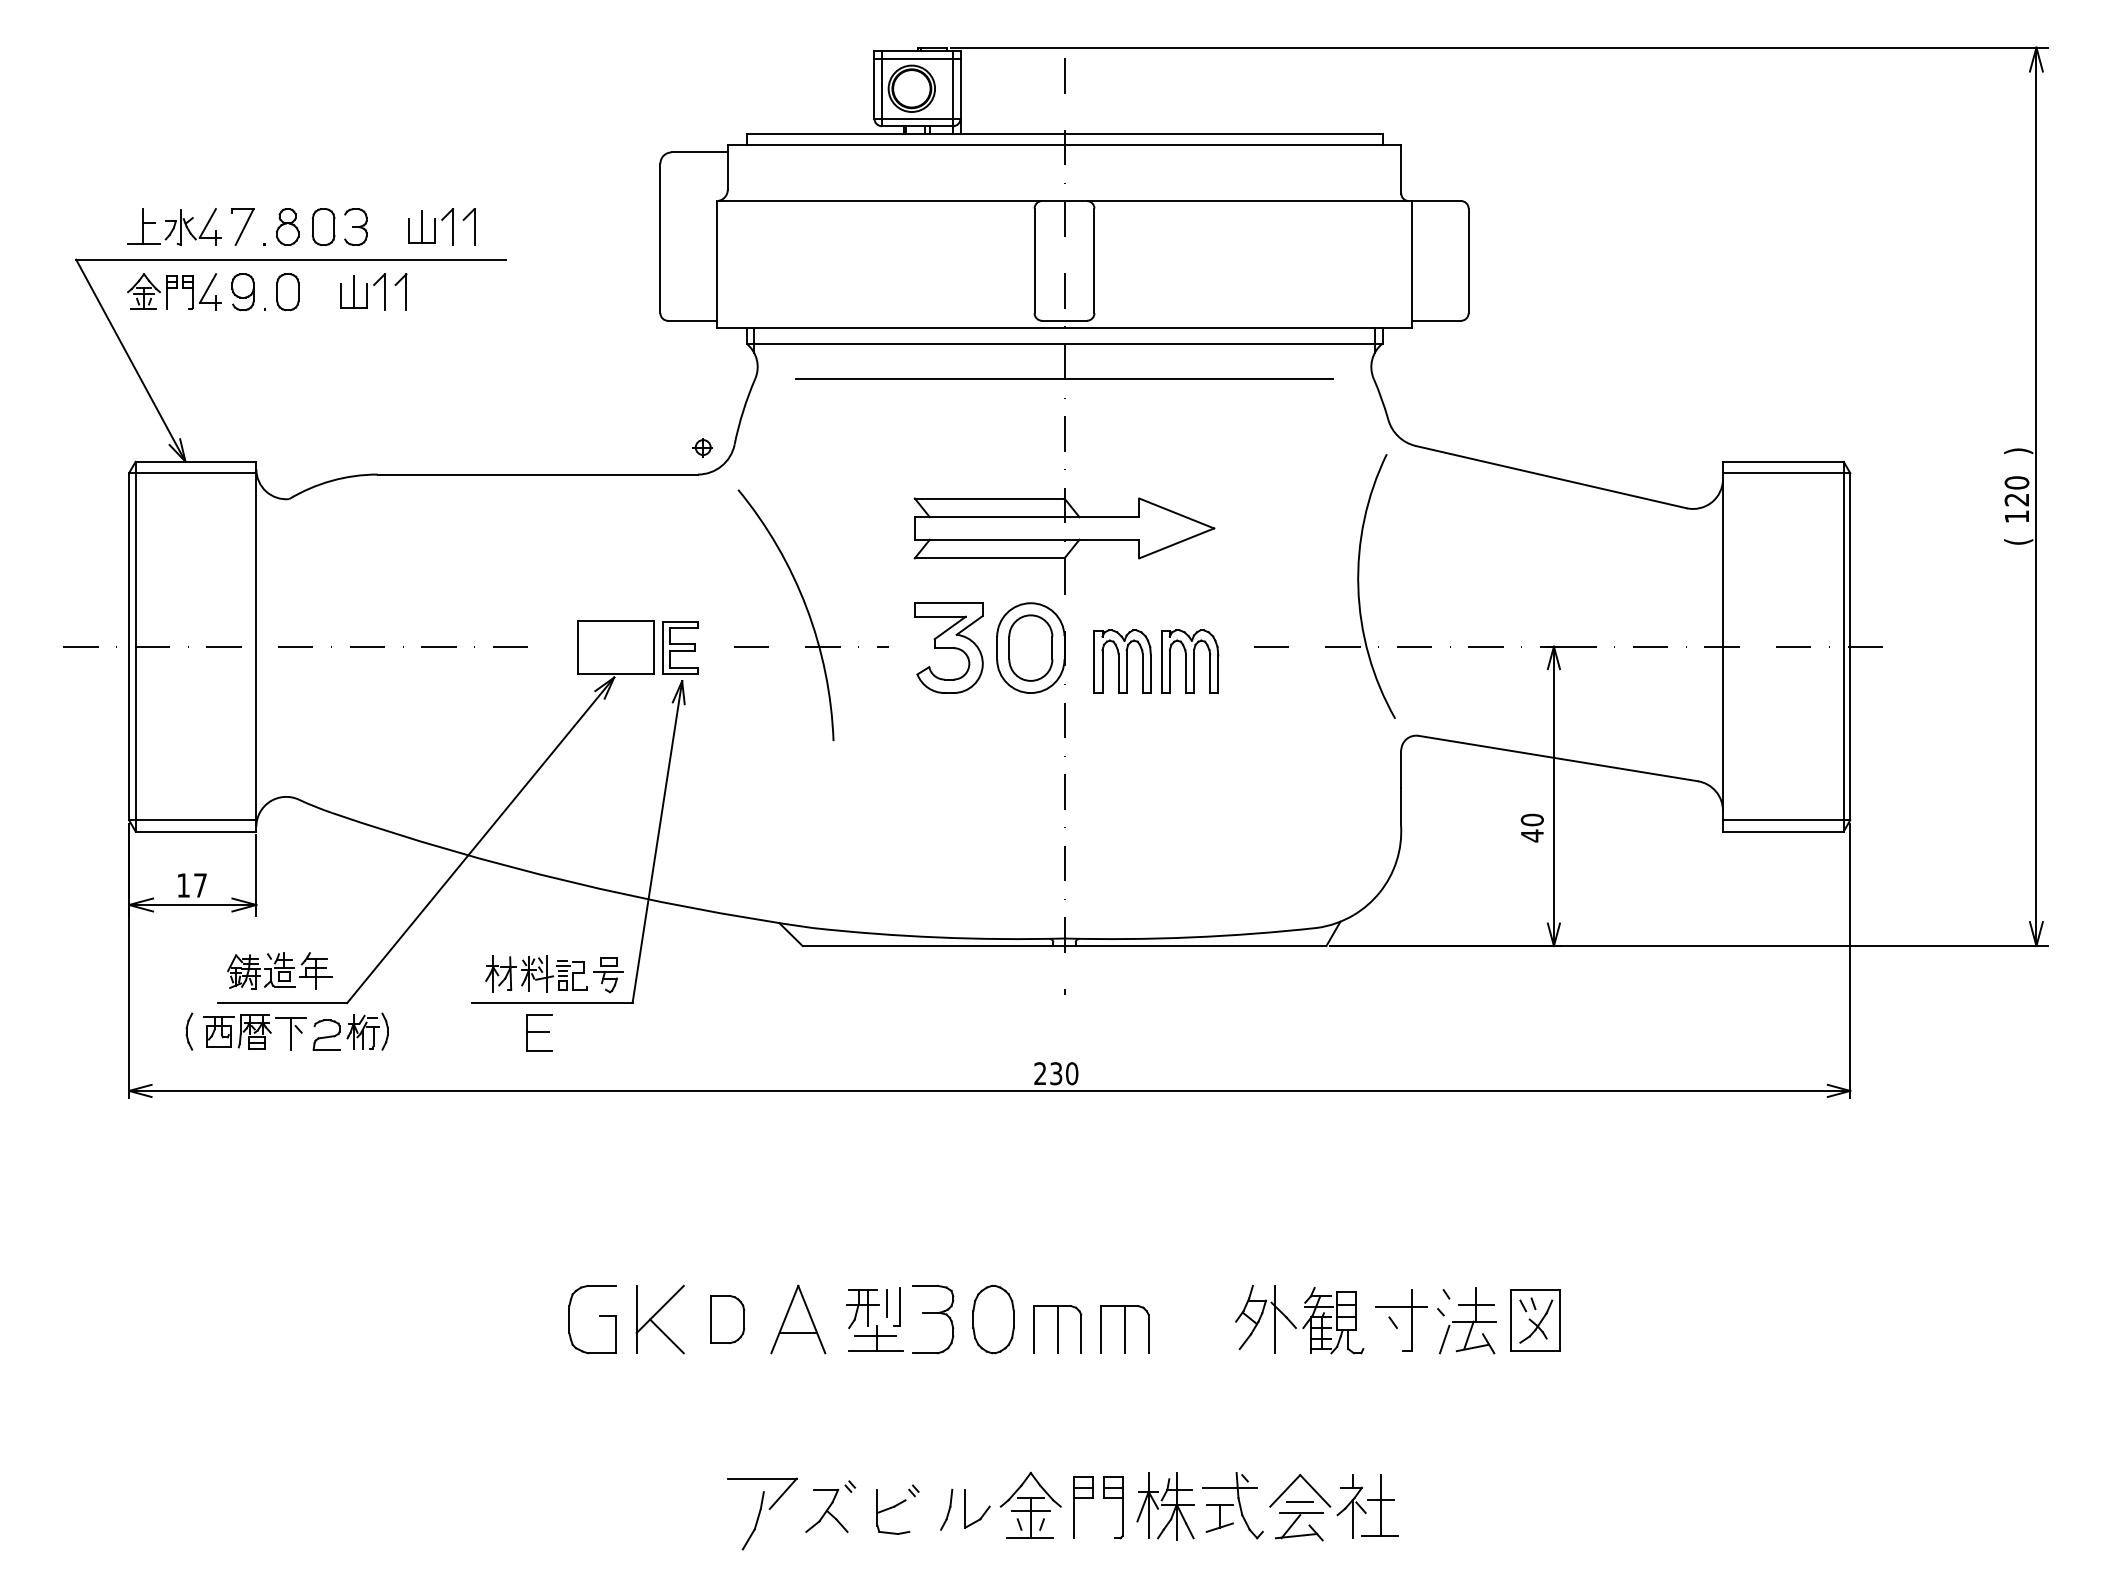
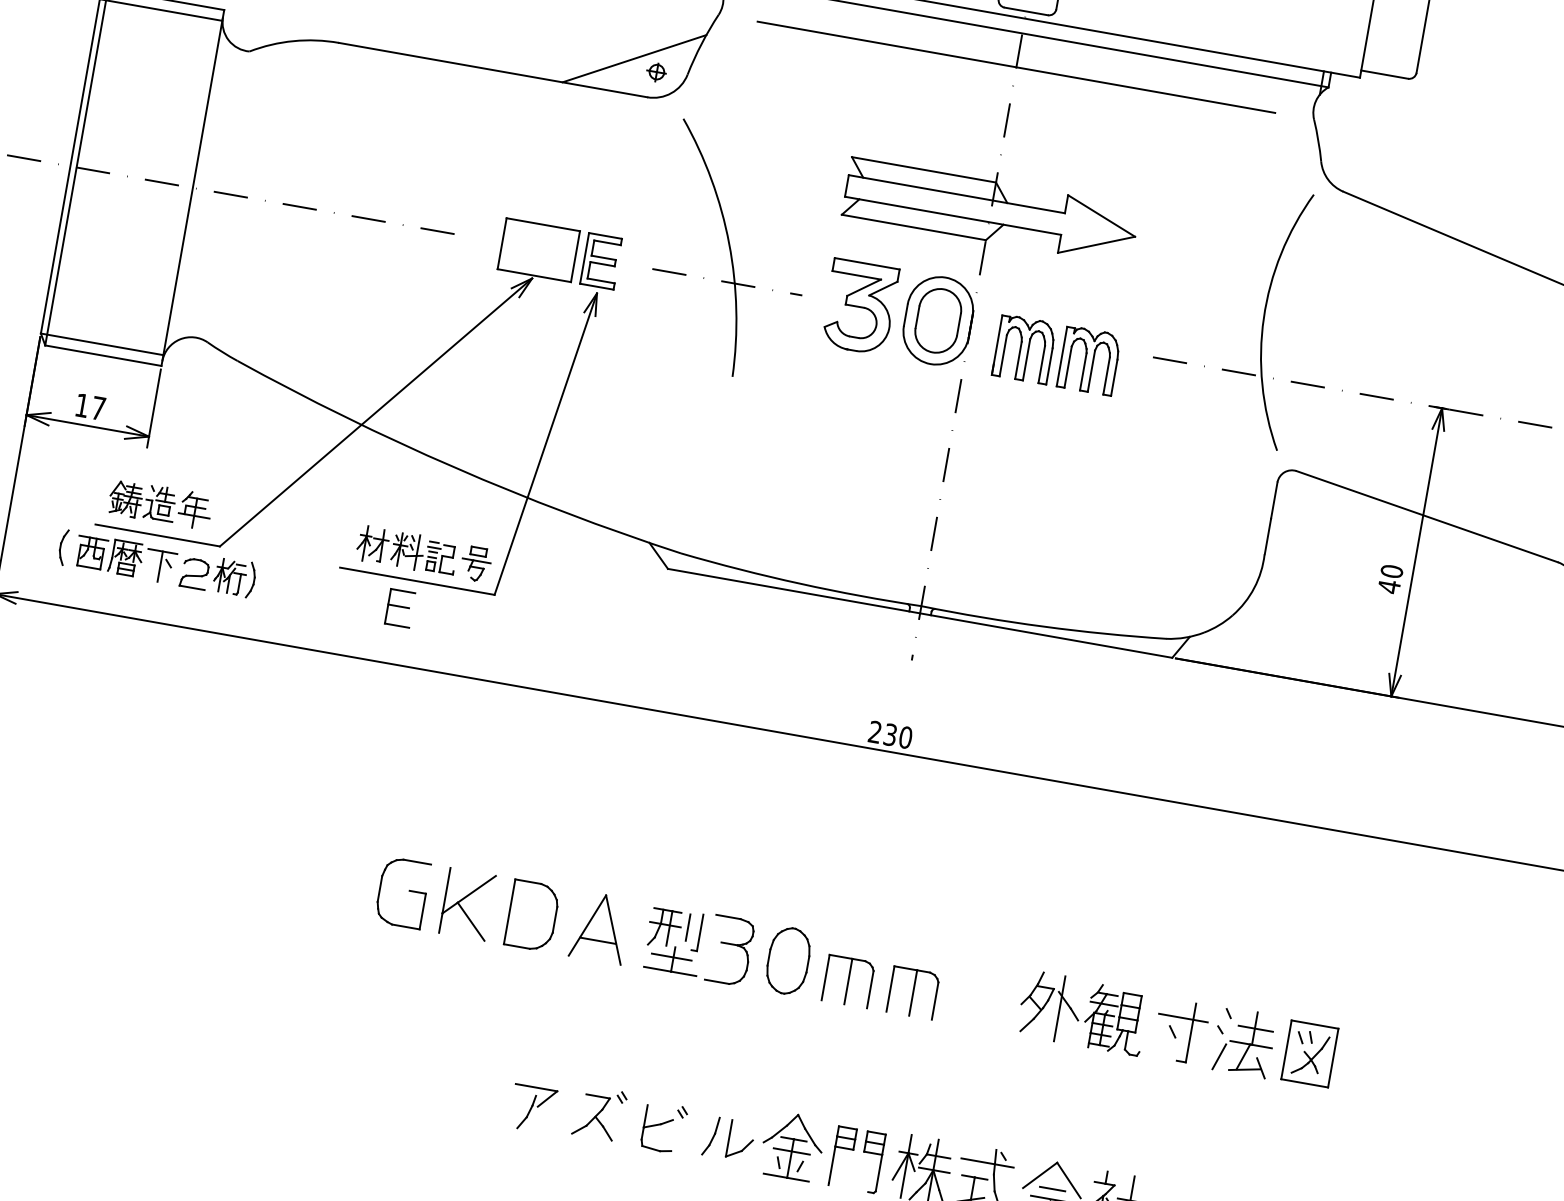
line: (678, 437) -> (634, 58), added
part: (727, 1319) -> (532, 915), size x1.43
part: (762, 1513) -> (533, 1108), size x0.62

